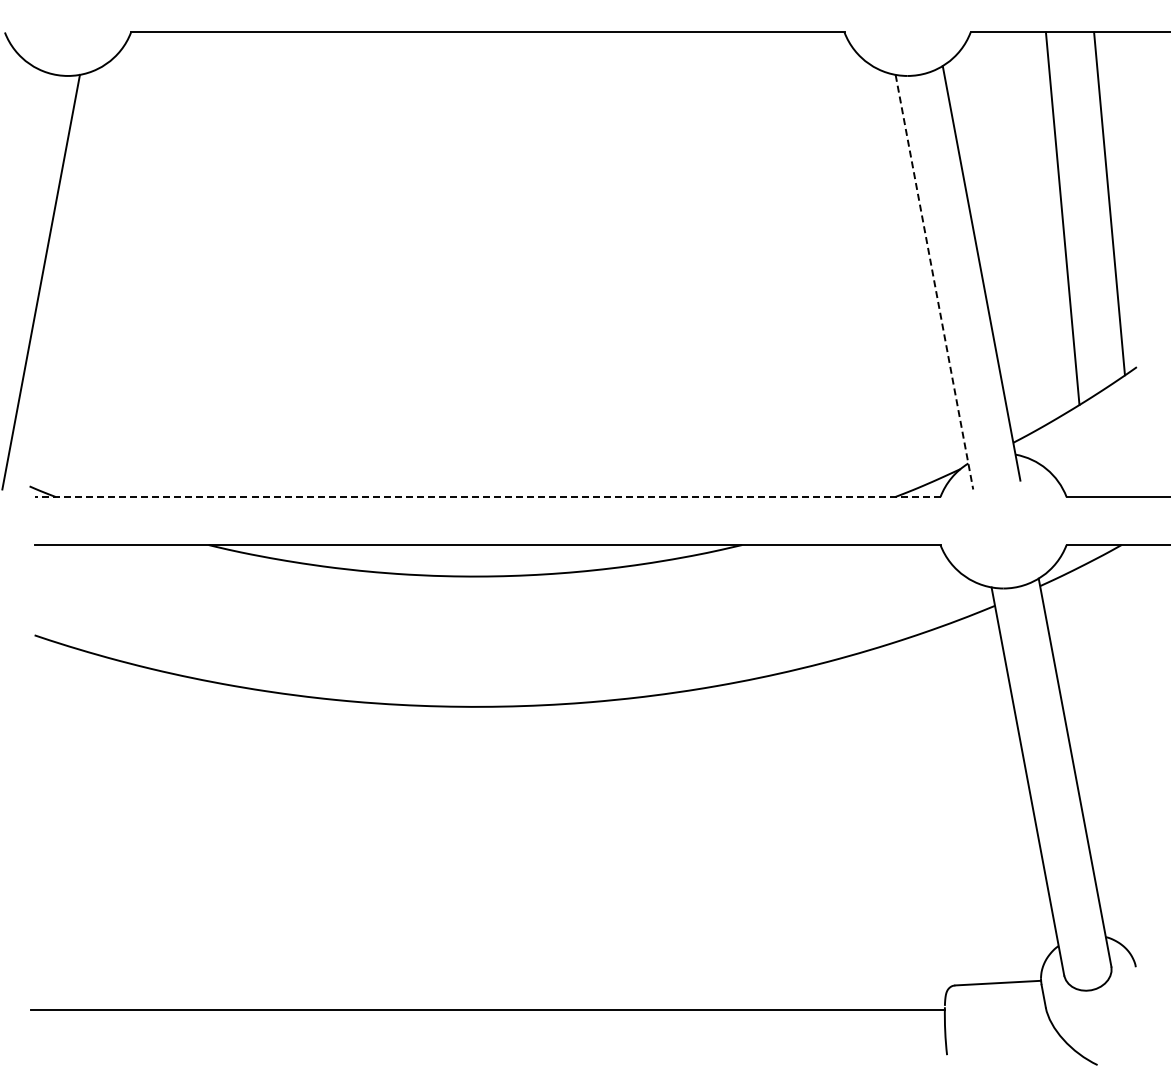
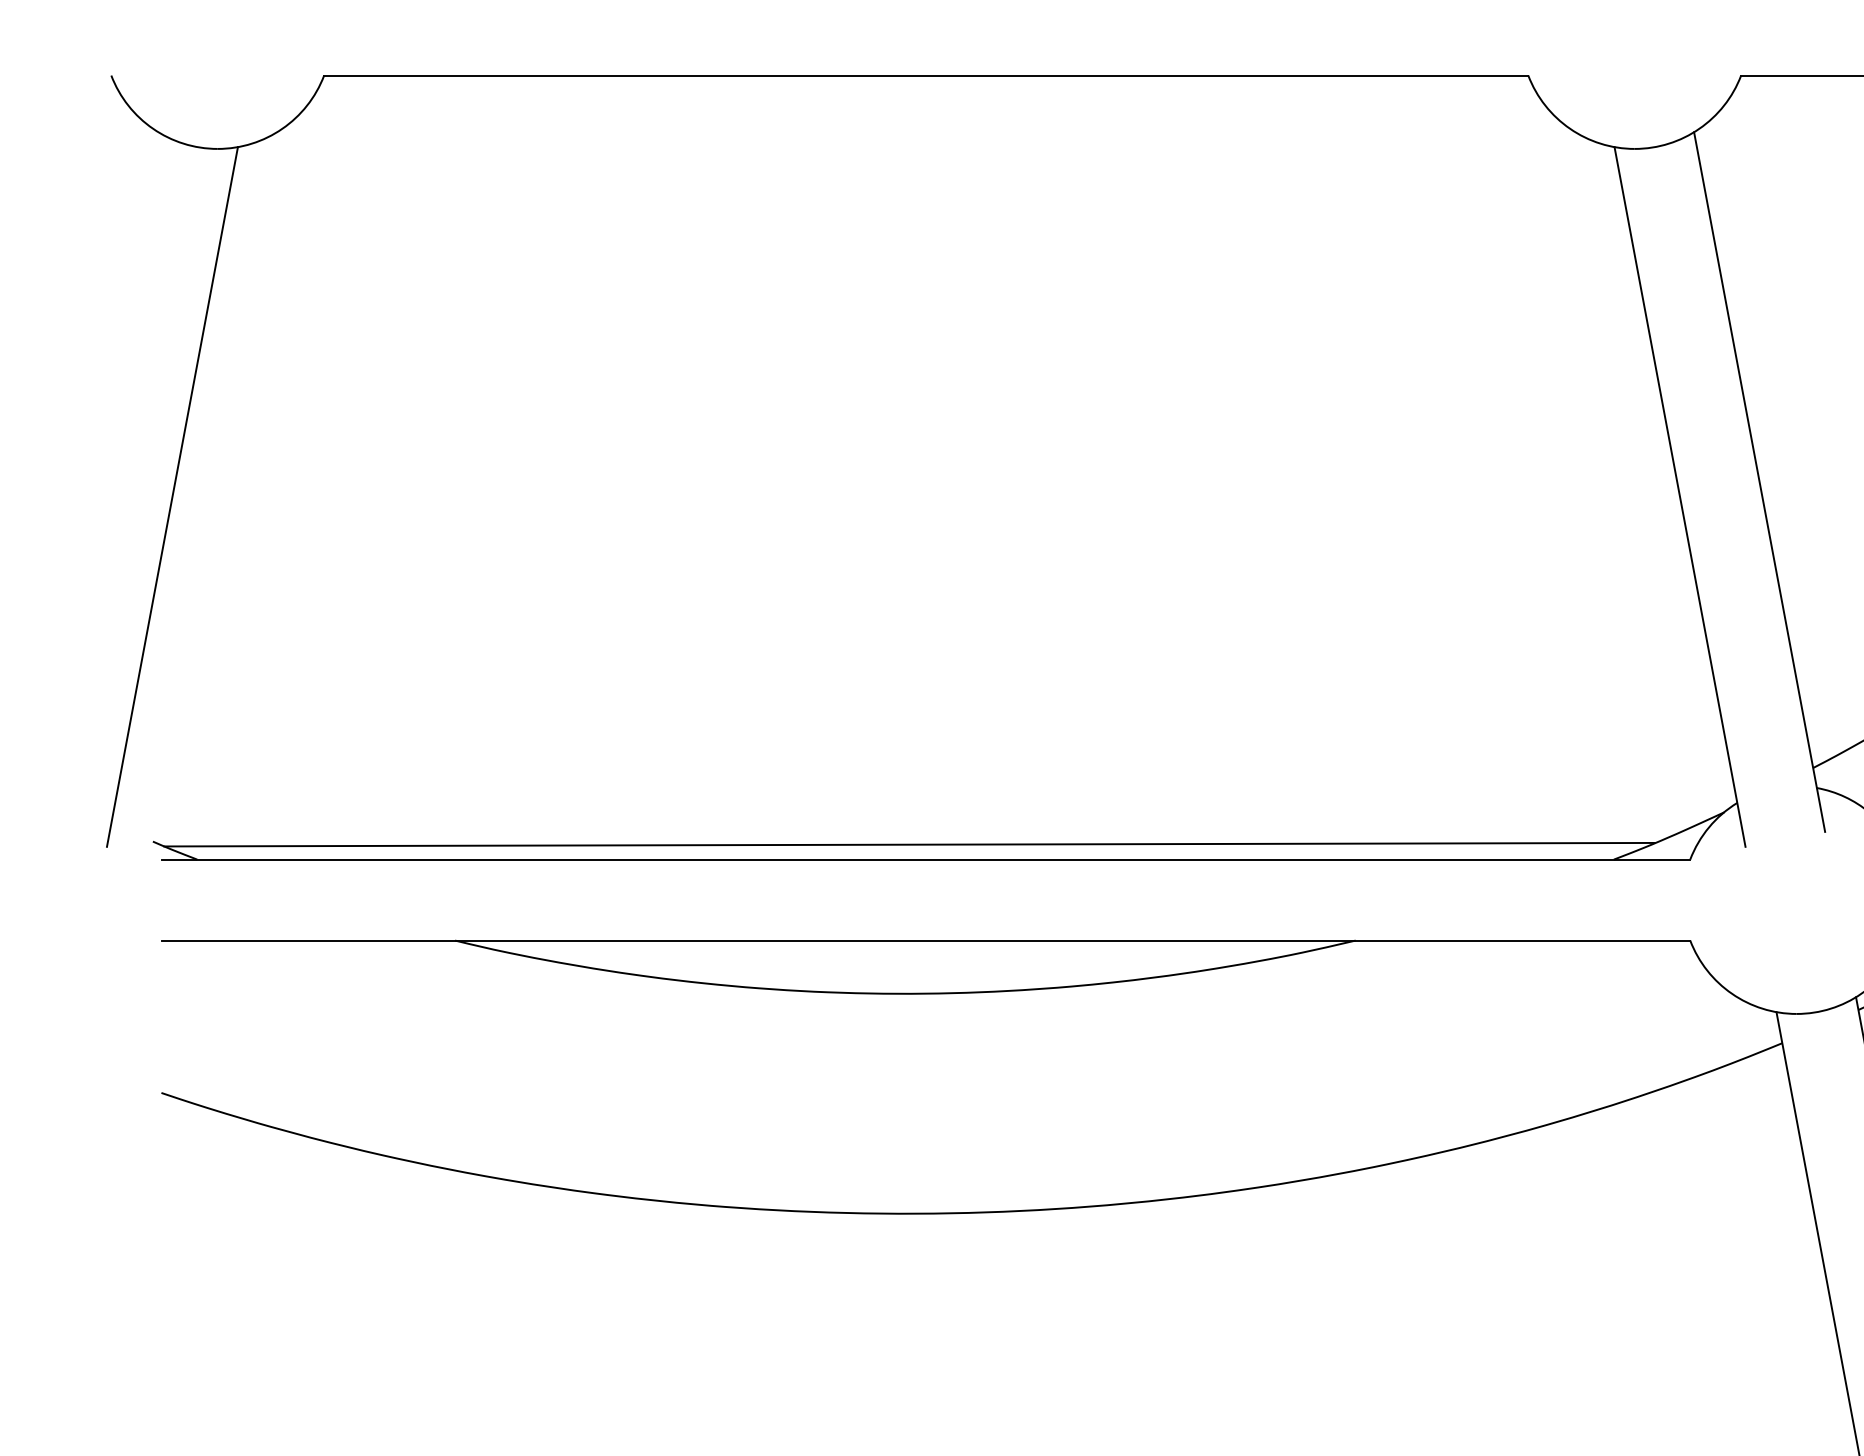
line: (934, 282) -> (1680, 497), dashed -> solid
line: (477, 488) -> (908, 845), added
line: (487, 497) -> (925, 860), dashed -> solid

